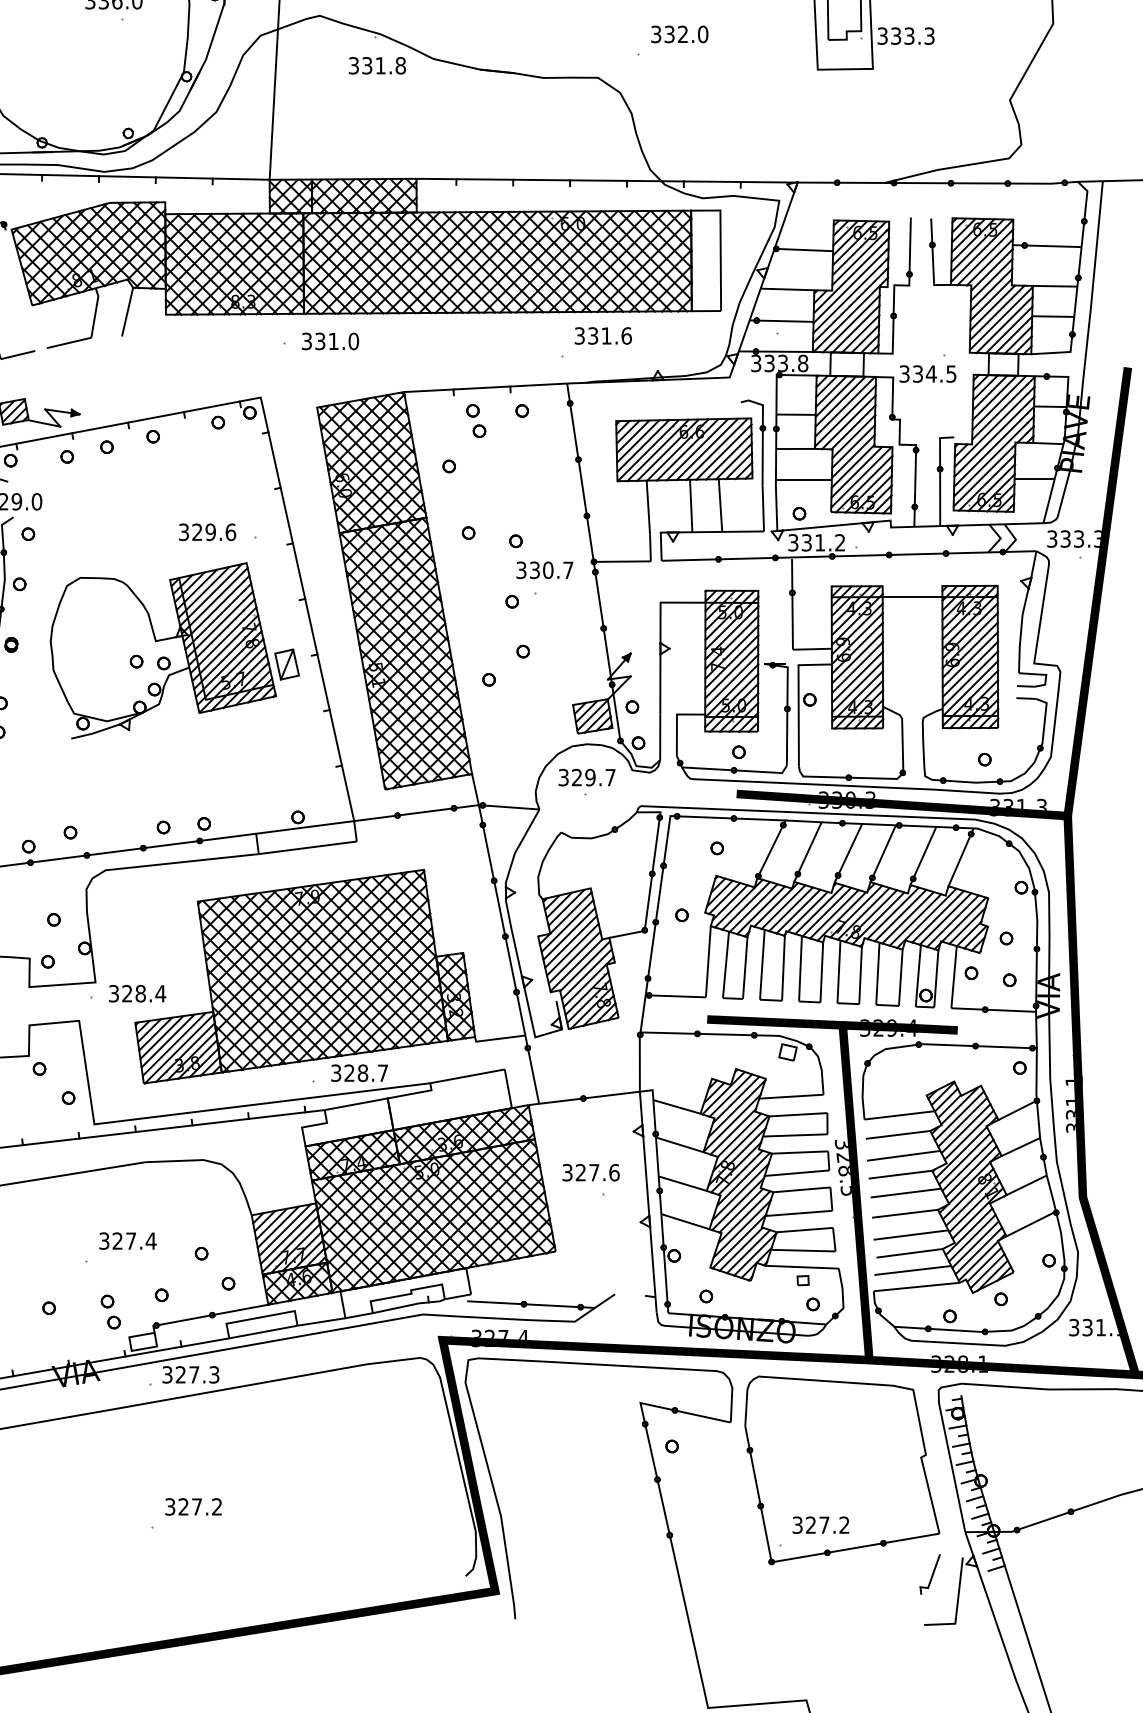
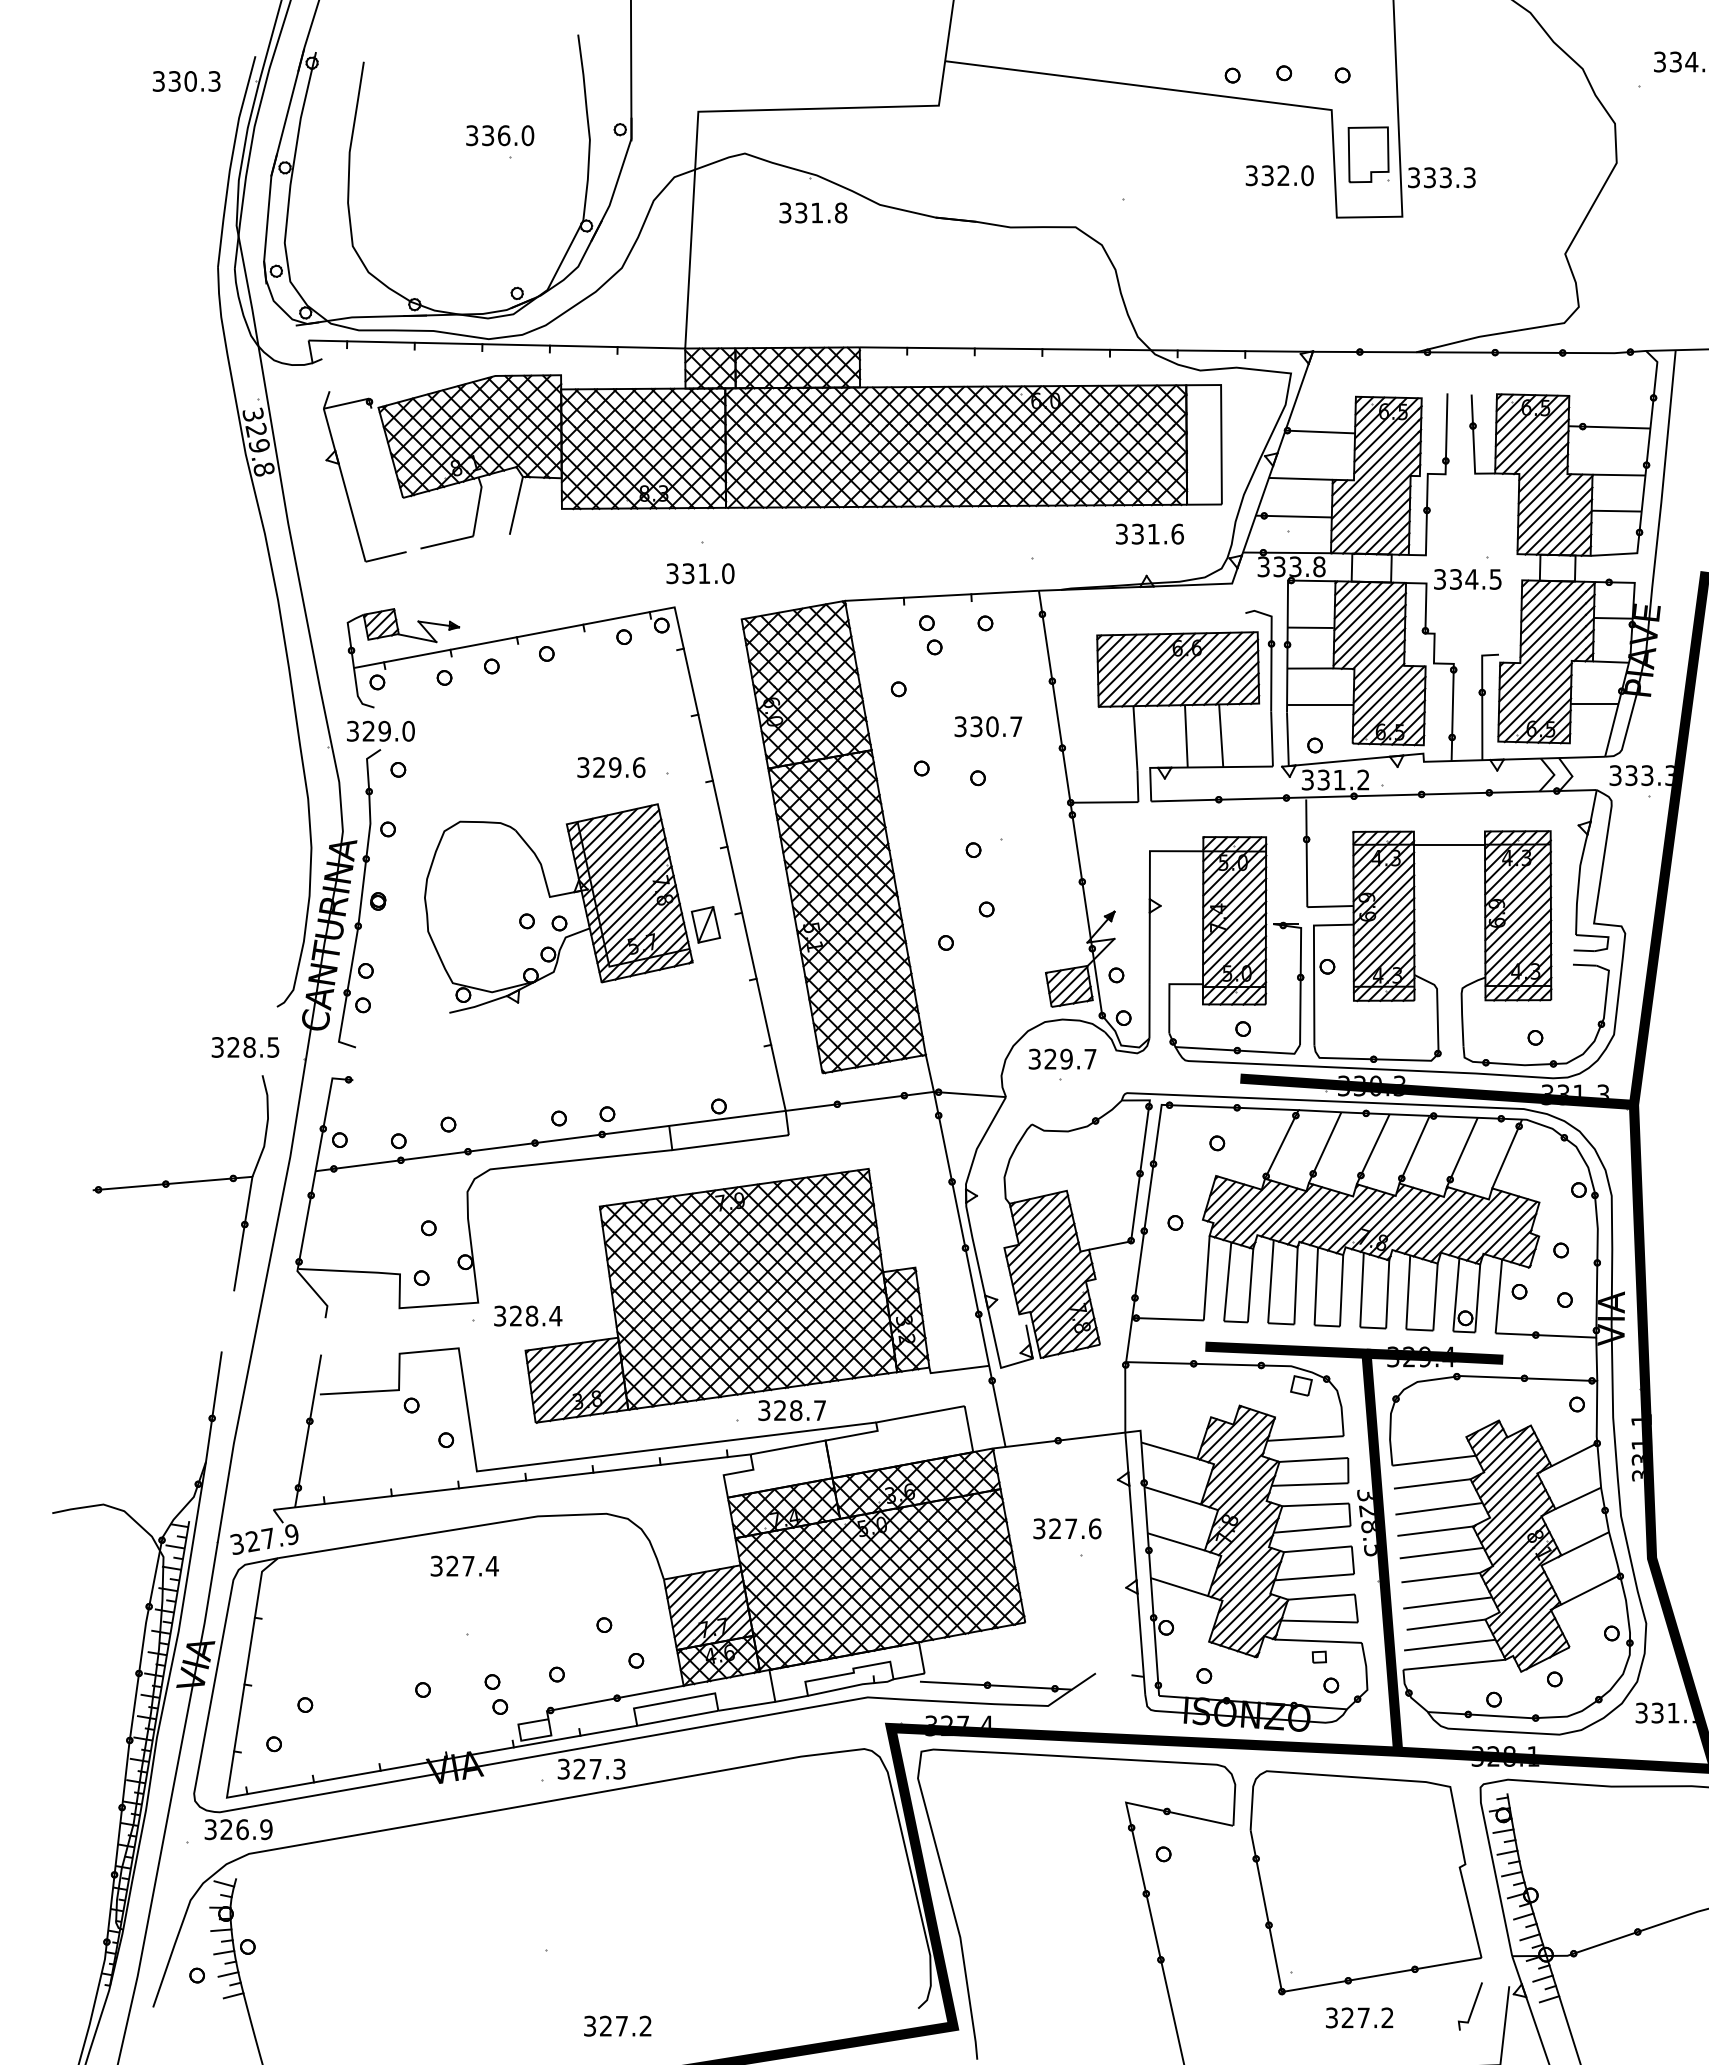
text: (679, 34) -> (1279, 175), moved
text: (603, 335) -> (1149, 533), moved
text: (330, 341) -> (700, 573), moved
text: (544, 570) -> (988, 726), moved
text: (127, 1240) -> (464, 1565), moved
text: (193, 1506) -> (617, 2025), moved
text: (820, 1524) -> (1359, 2017), moved

